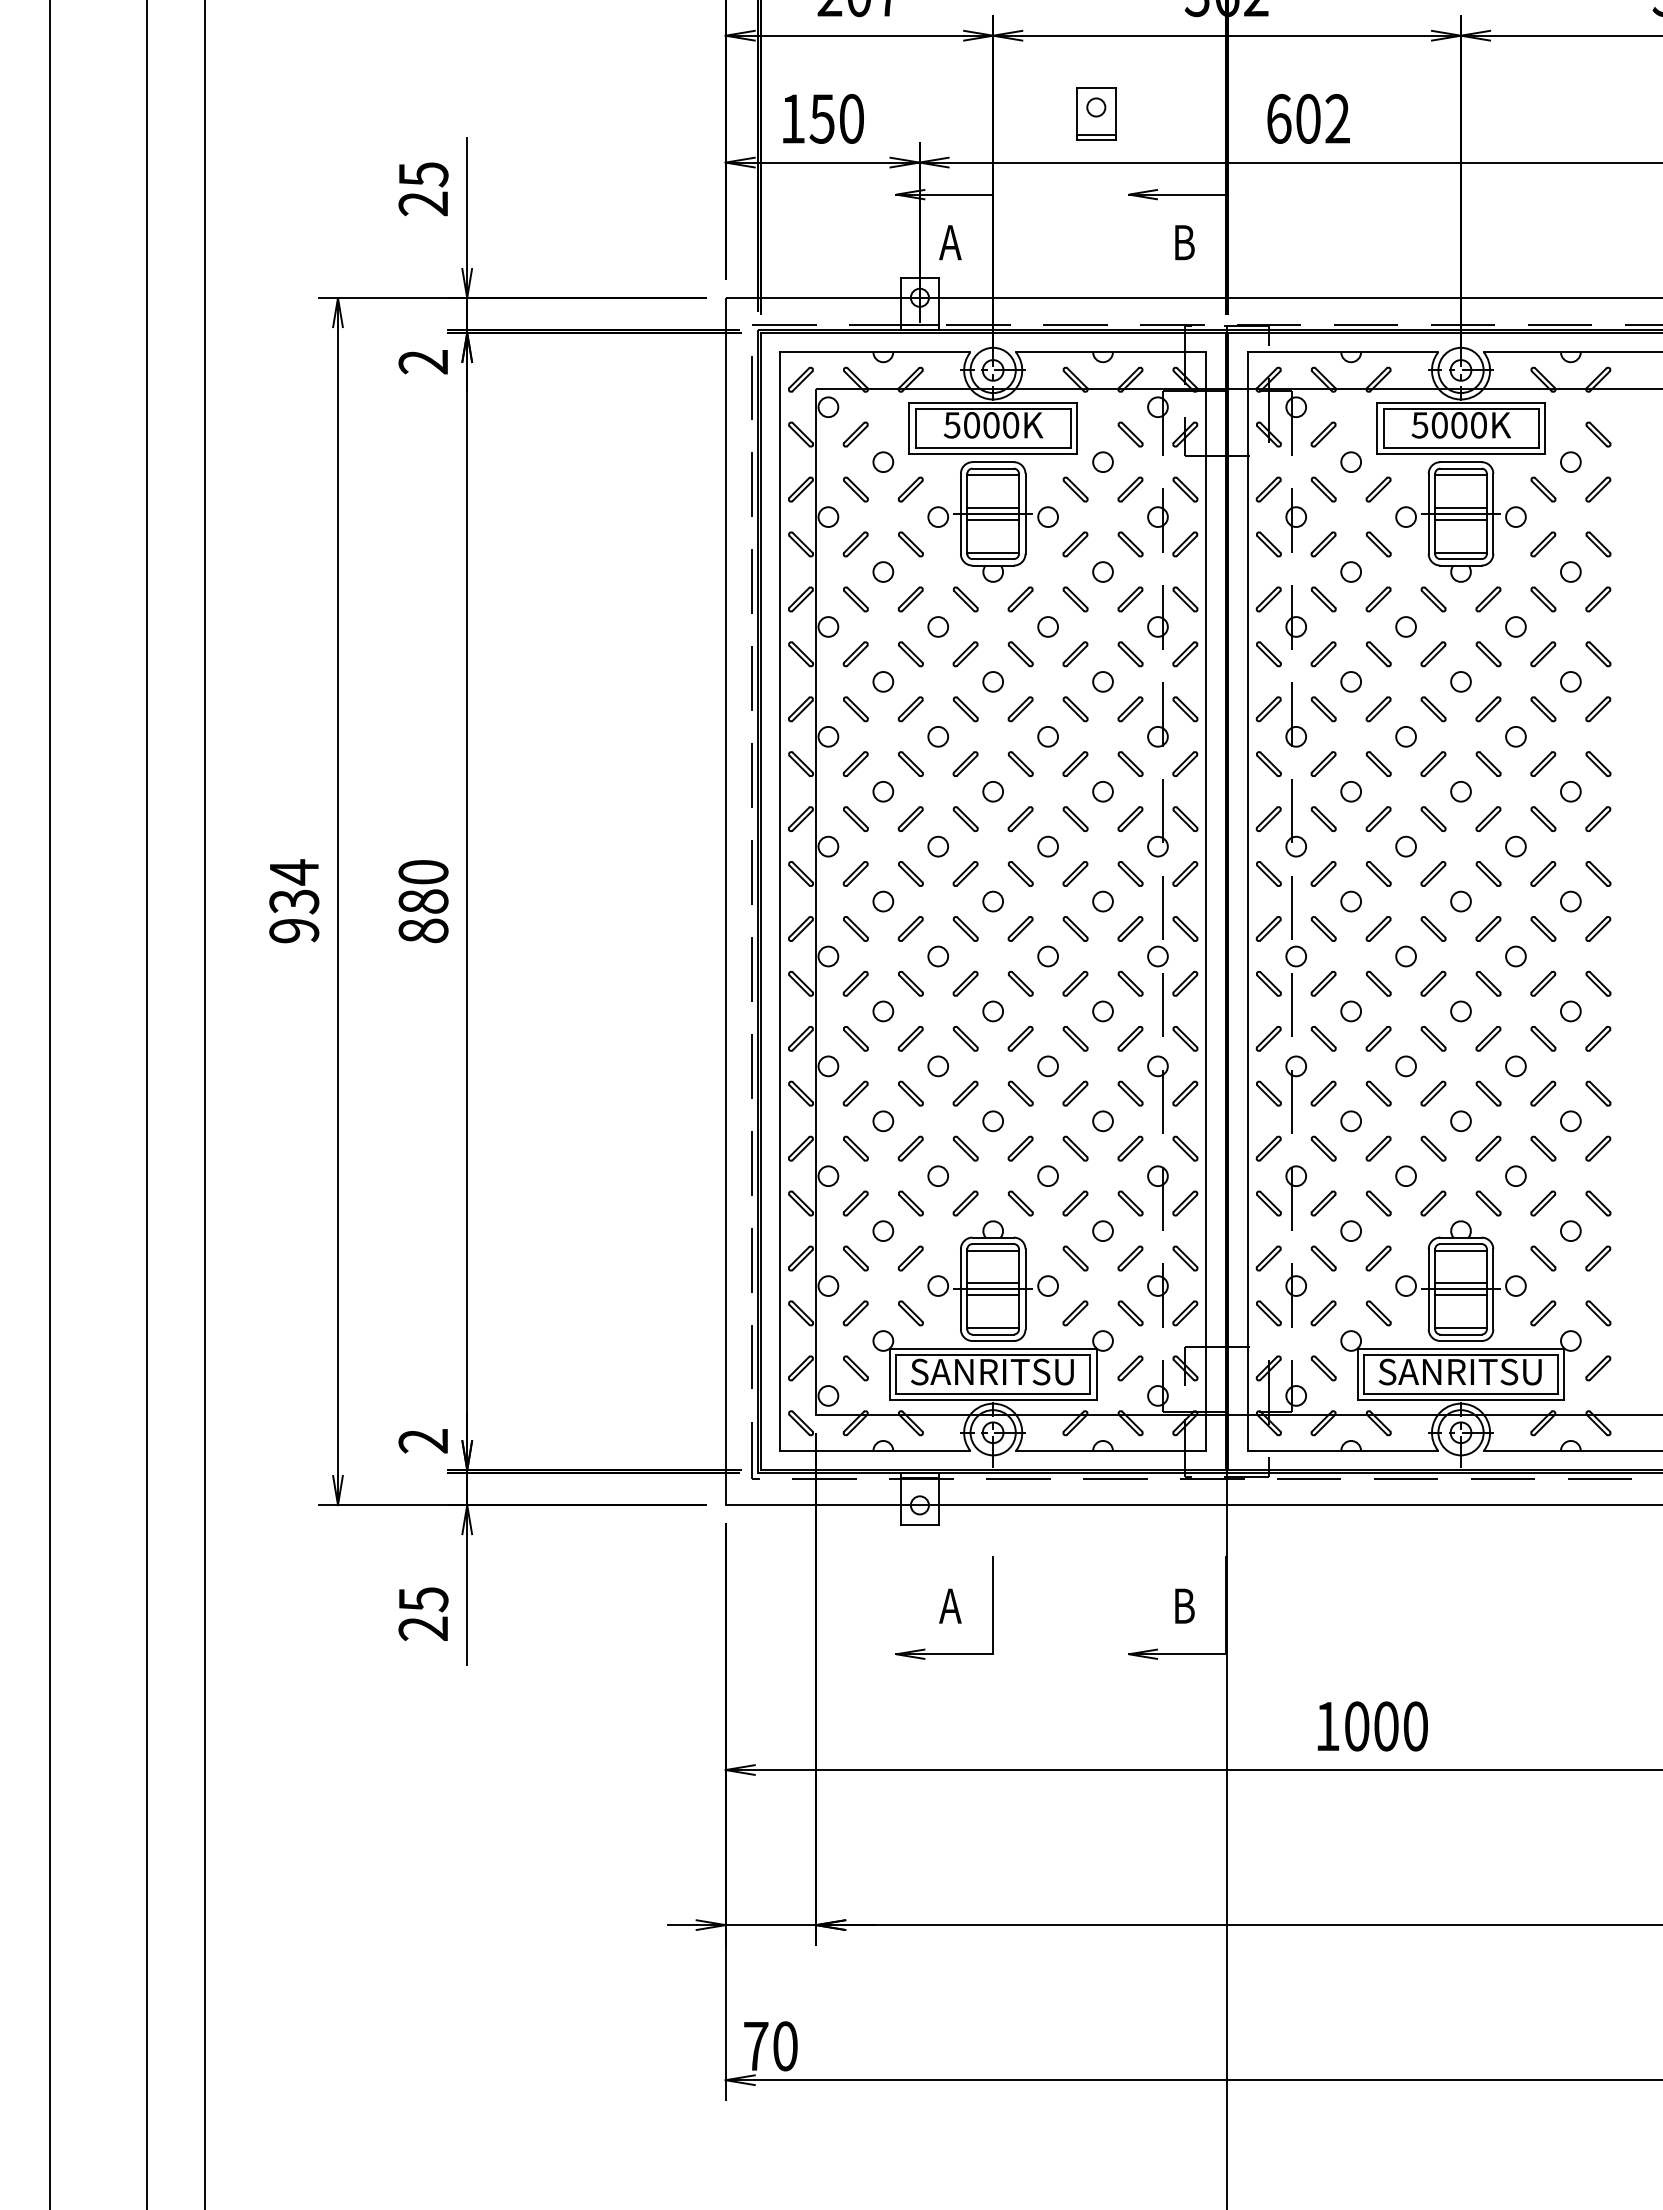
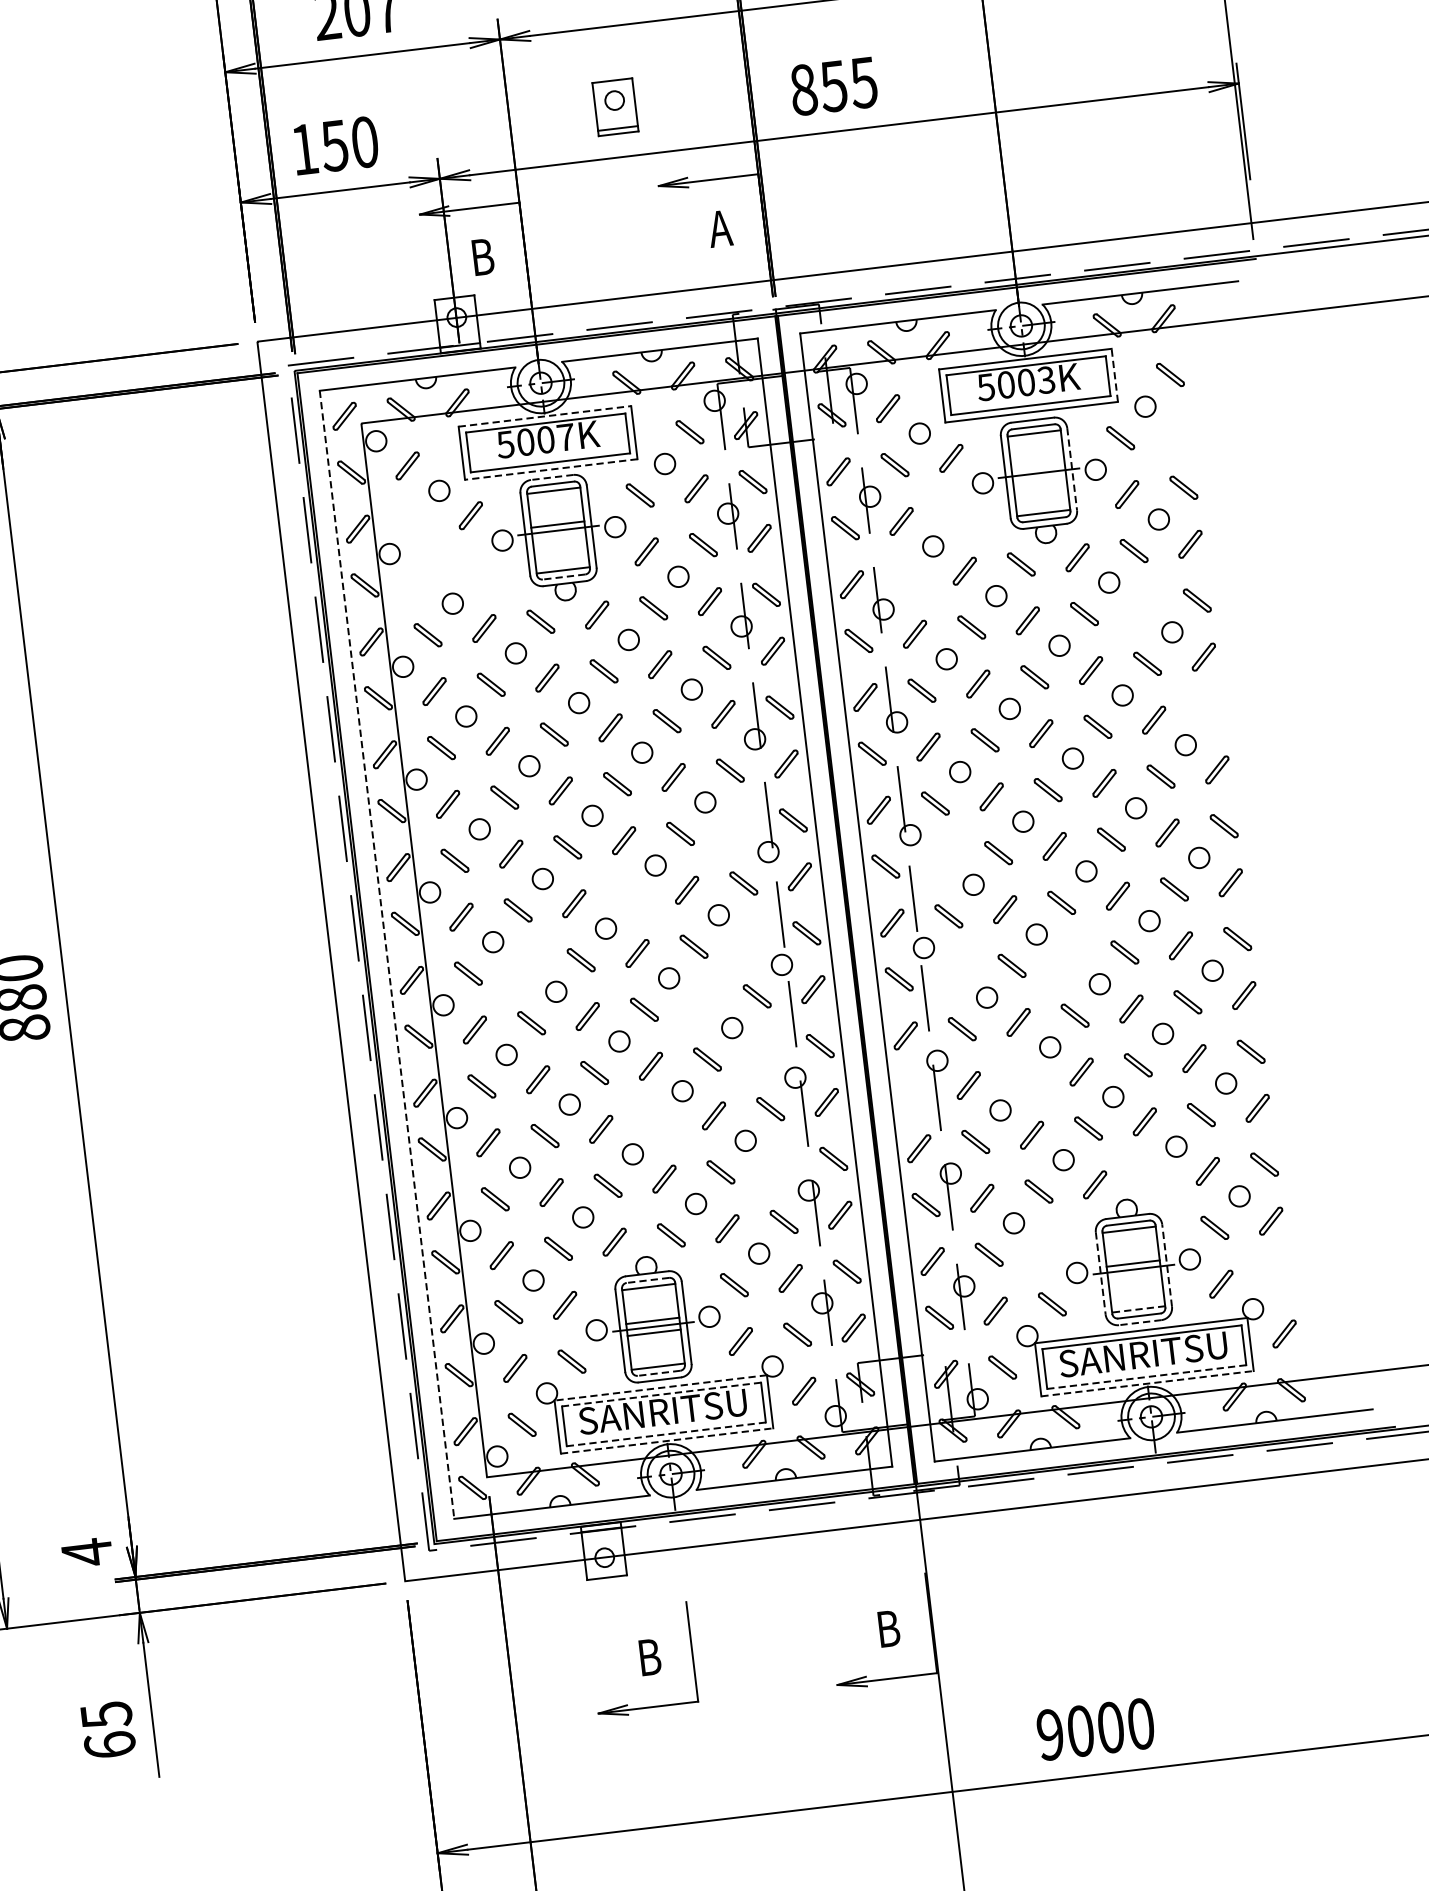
text: (1308, 118) -> (833, 85), 602 -> 855
text: (950, 242) -> (481, 257), A -> B
text: (1182, 242) -> (719, 228), B -> A
line: (993, 402) -> (545, 416), solid -> dashed
text: (1011, 425) -> (566, 437), 5000K -> 5007K
text: (1478, 425) -> (1046, 380), 5000K -> 5003K
line: (1545, 428) -> (1115, 375), solid -> dashed
line: (992, 454) -> (550, 469), solid -> dashed
line: (993, 462) -> (552, 477), solid -> dashed
part: (855, 489) -> (414, 522), removed
part: (1598, 489) -> (1177, 431), removed
line: (1460, 508) -> (1037, 467), removed
line: (1493, 514) -> (1072, 469), solid -> dashed
line: (993, 519) -> (559, 536), removed
line: (1460, 519) -> (1039, 479), removed
part: (855, 544) -> (420, 578), removed
part: (910, 544) -> (477, 572), removed
part: (1378, 544) -> (957, 514), removed
line: (993, 559) -> (564, 577), solid -> dashed
part: (1323, 599) -> (908, 578), removed
part: (1543, 654) -> (1140, 607), removed
part: (1598, 763) -> (1210, 712), removed
part: (1130, 818) -> (736, 826), removed
part: (1020, 873) -> (630, 896), removed
part: (1323, 873) -> (941, 859), removed
line: (779, 902) -> (386, 955), solid -> dashed
part: (910, 928) -> (524, 966), removed
part: (1130, 928) -> (750, 939), removed
part: (1075, 983) -> (700, 1002), removed
part: (1323, 983) -> (955, 972), removed
part: (1433, 983) -> (1068, 958), removed
part: (1130, 1038) -> (763, 1052), removed
part: (1020, 1093) -> (657, 1122), removed
part: (1268, 1093) -> (912, 1092), removed
part: (1378, 1093) -> (1025, 1078), removed
part: (1130, 1148) -> (777, 1165), removed
part: (1488, 1203) -> (1151, 1178), removed
line: (993, 1244) -> (648, 1280), solid -> dashed
part: (1378, 1258) -> (1045, 1248), removed
line: (1493, 1288) -> (1167, 1264), solid -> dashed
line: (1428, 1289) -> (1100, 1273), solid -> dashed
line: (1460, 1295) -> (1134, 1275), removed
part: (1598, 1313) -> (1278, 1277), removed
line: (1461, 1328) -> (1139, 1309), solid -> dashed
line: (993, 1334) -> (659, 1373), solid -> dashed
line: (1461, 1341) -> (1140, 1323), solid -> dashed
line: (992, 1348) -> (660, 1387), solid -> dashed
line: (993, 1355) -> (661, 1394), solid -> dashed
line: (993, 1393) -> (666, 1433), solid -> dashed
line: (1461, 1393) -> (1147, 1376), solid -> dashed
line: (993, 1400) -> (667, 1441), solid -> dashed
line: (1461, 1400) -> (1148, 1383), solid -> dashed
text: (422, 1441) -> (86, 1553), 2 -> 4
text: (950, 1605) -> (648, 1656), A -> B
text: (423, 1628) -> (110, 1744), 25 -> 65
text: (1327, 1726) -> (1050, 1734), 1000 -> 9000

